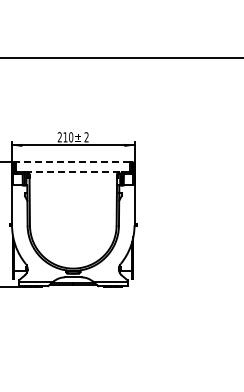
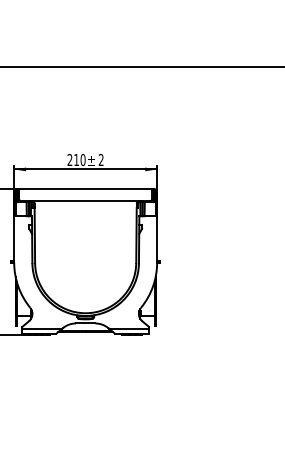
line: (72, 162) -> (84, 189), dashed -> solid
line: (73, 172) -> (85, 201), dashed -> solid

